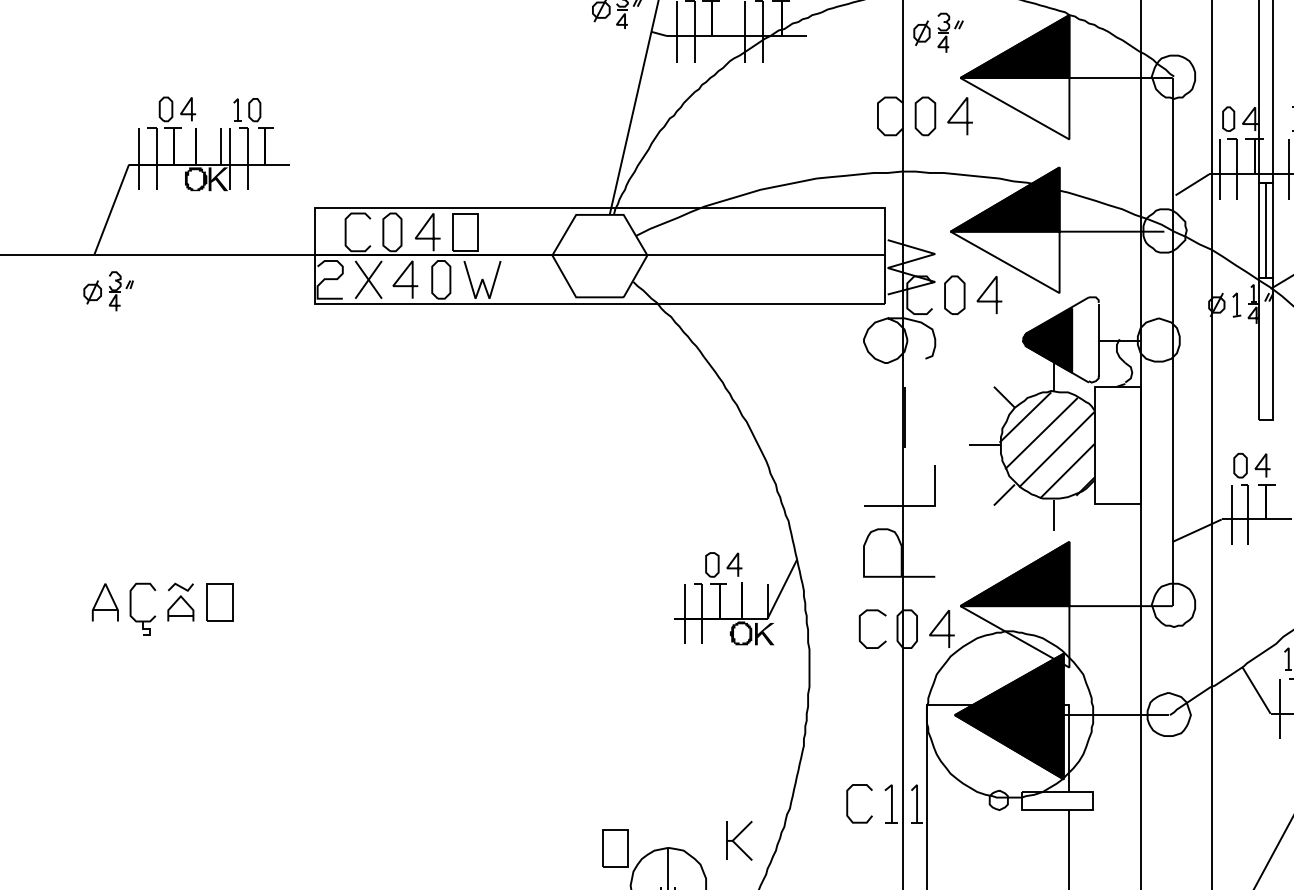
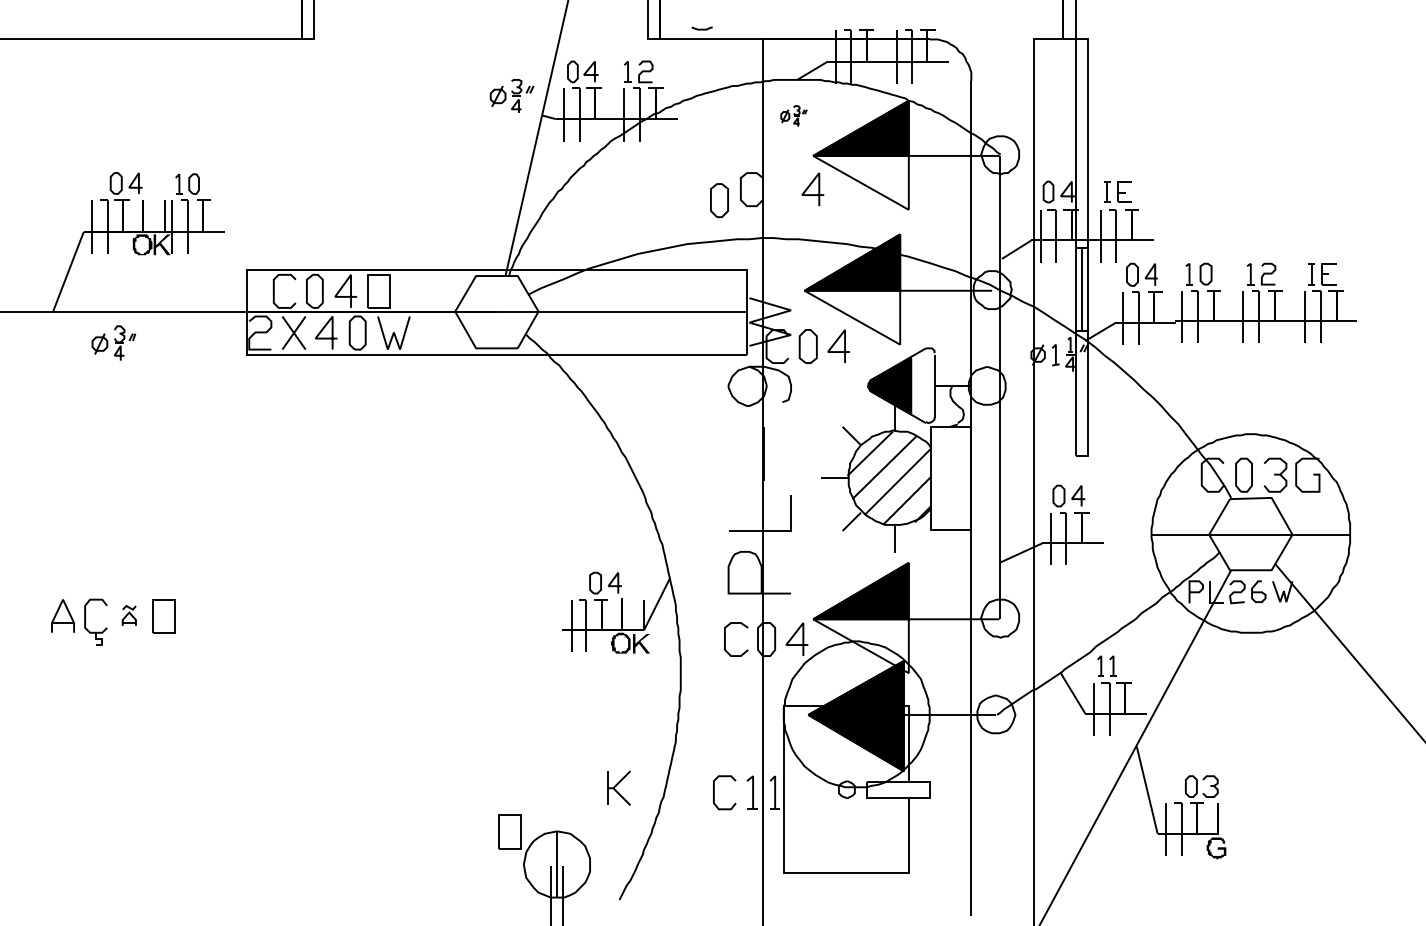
part: (937, 31) -> (793, 115), size x0.6
part: (925, 116) -> (719, 200), moved
part: (108, 290) -> (113, 342), moved
part: (181, 601) -> (129, 615), size x0.6
part: (738, 840) -> (618, 787), moved

